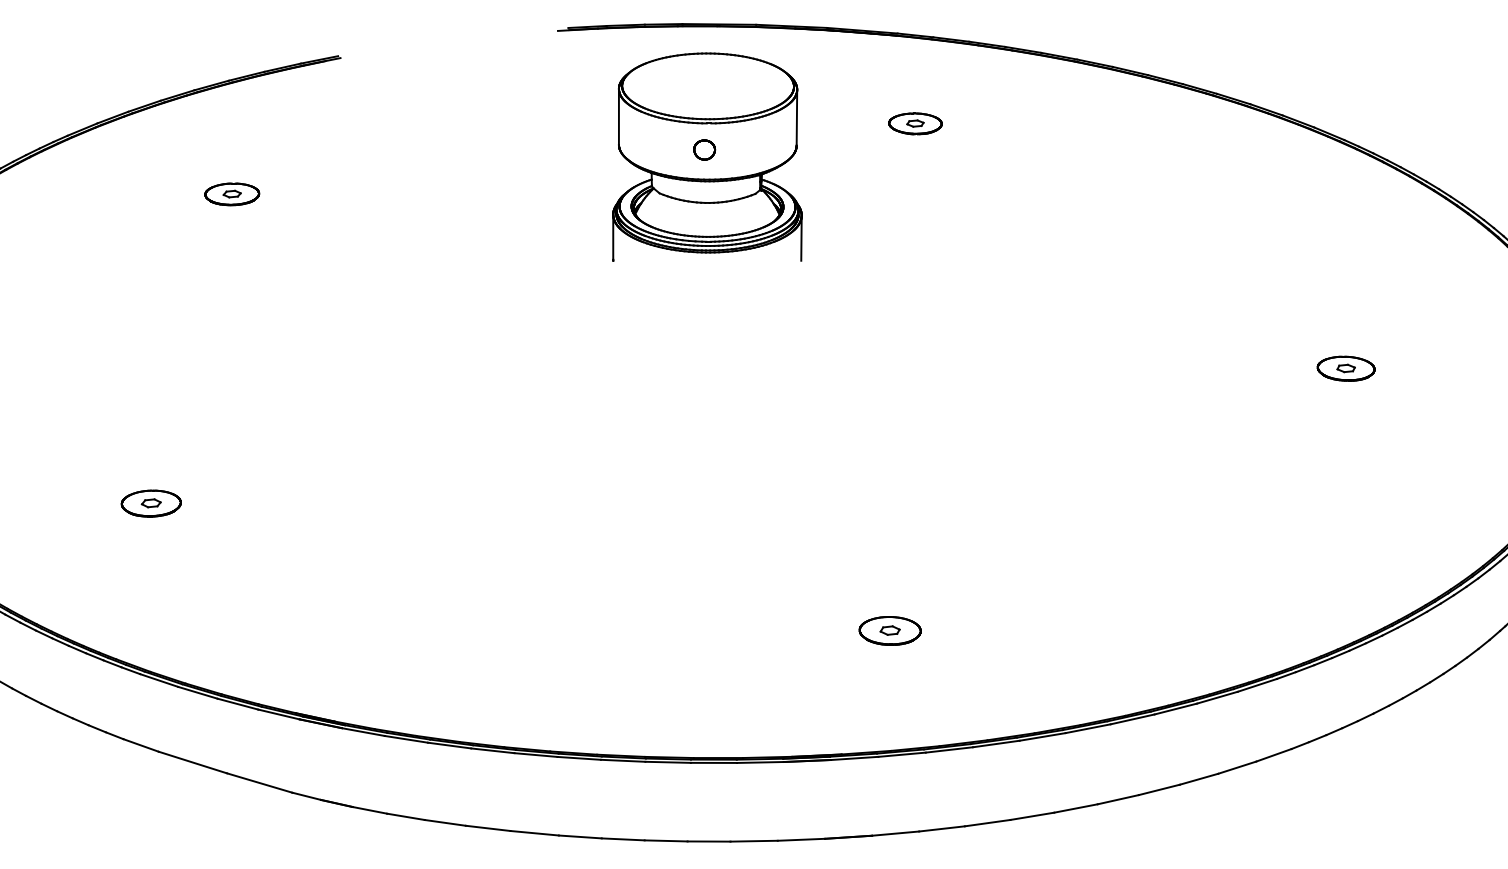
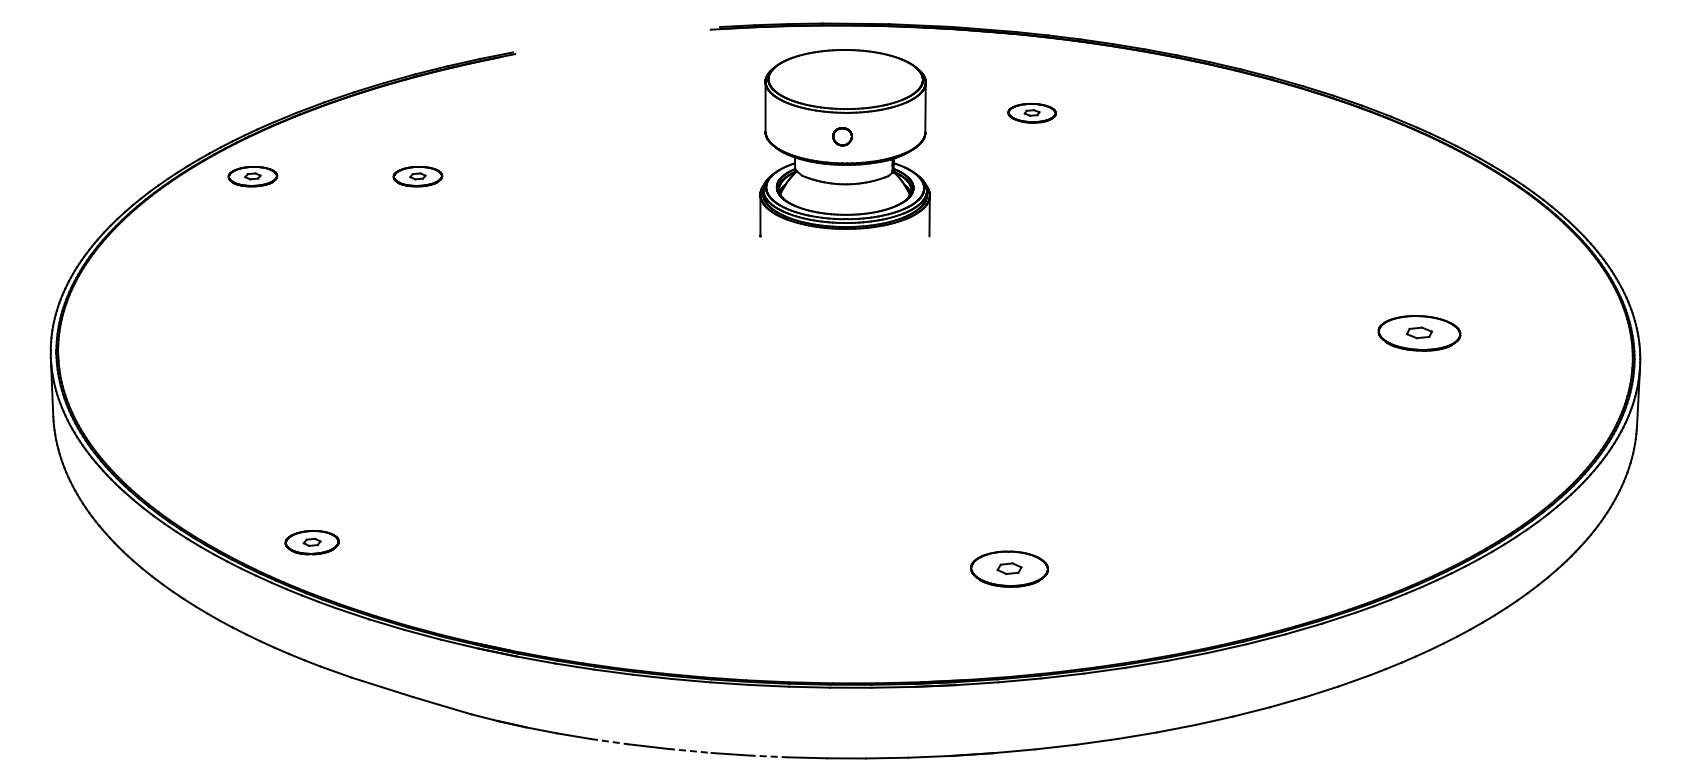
part: (48, 194) -> (252, 176), added
part: (1345, 368) -> (1418, 333), size x1.6
part: (150, 503) -> (311, 542), moved
part: (889, 630) -> (1008, 568), size x1.4
line: (445, 822) -> (609, 741), solid -> dashed
line: (534, 832) -> (689, 750), solid -> dashed
line: (622, 839) -> (768, 756), solid -> dashed

